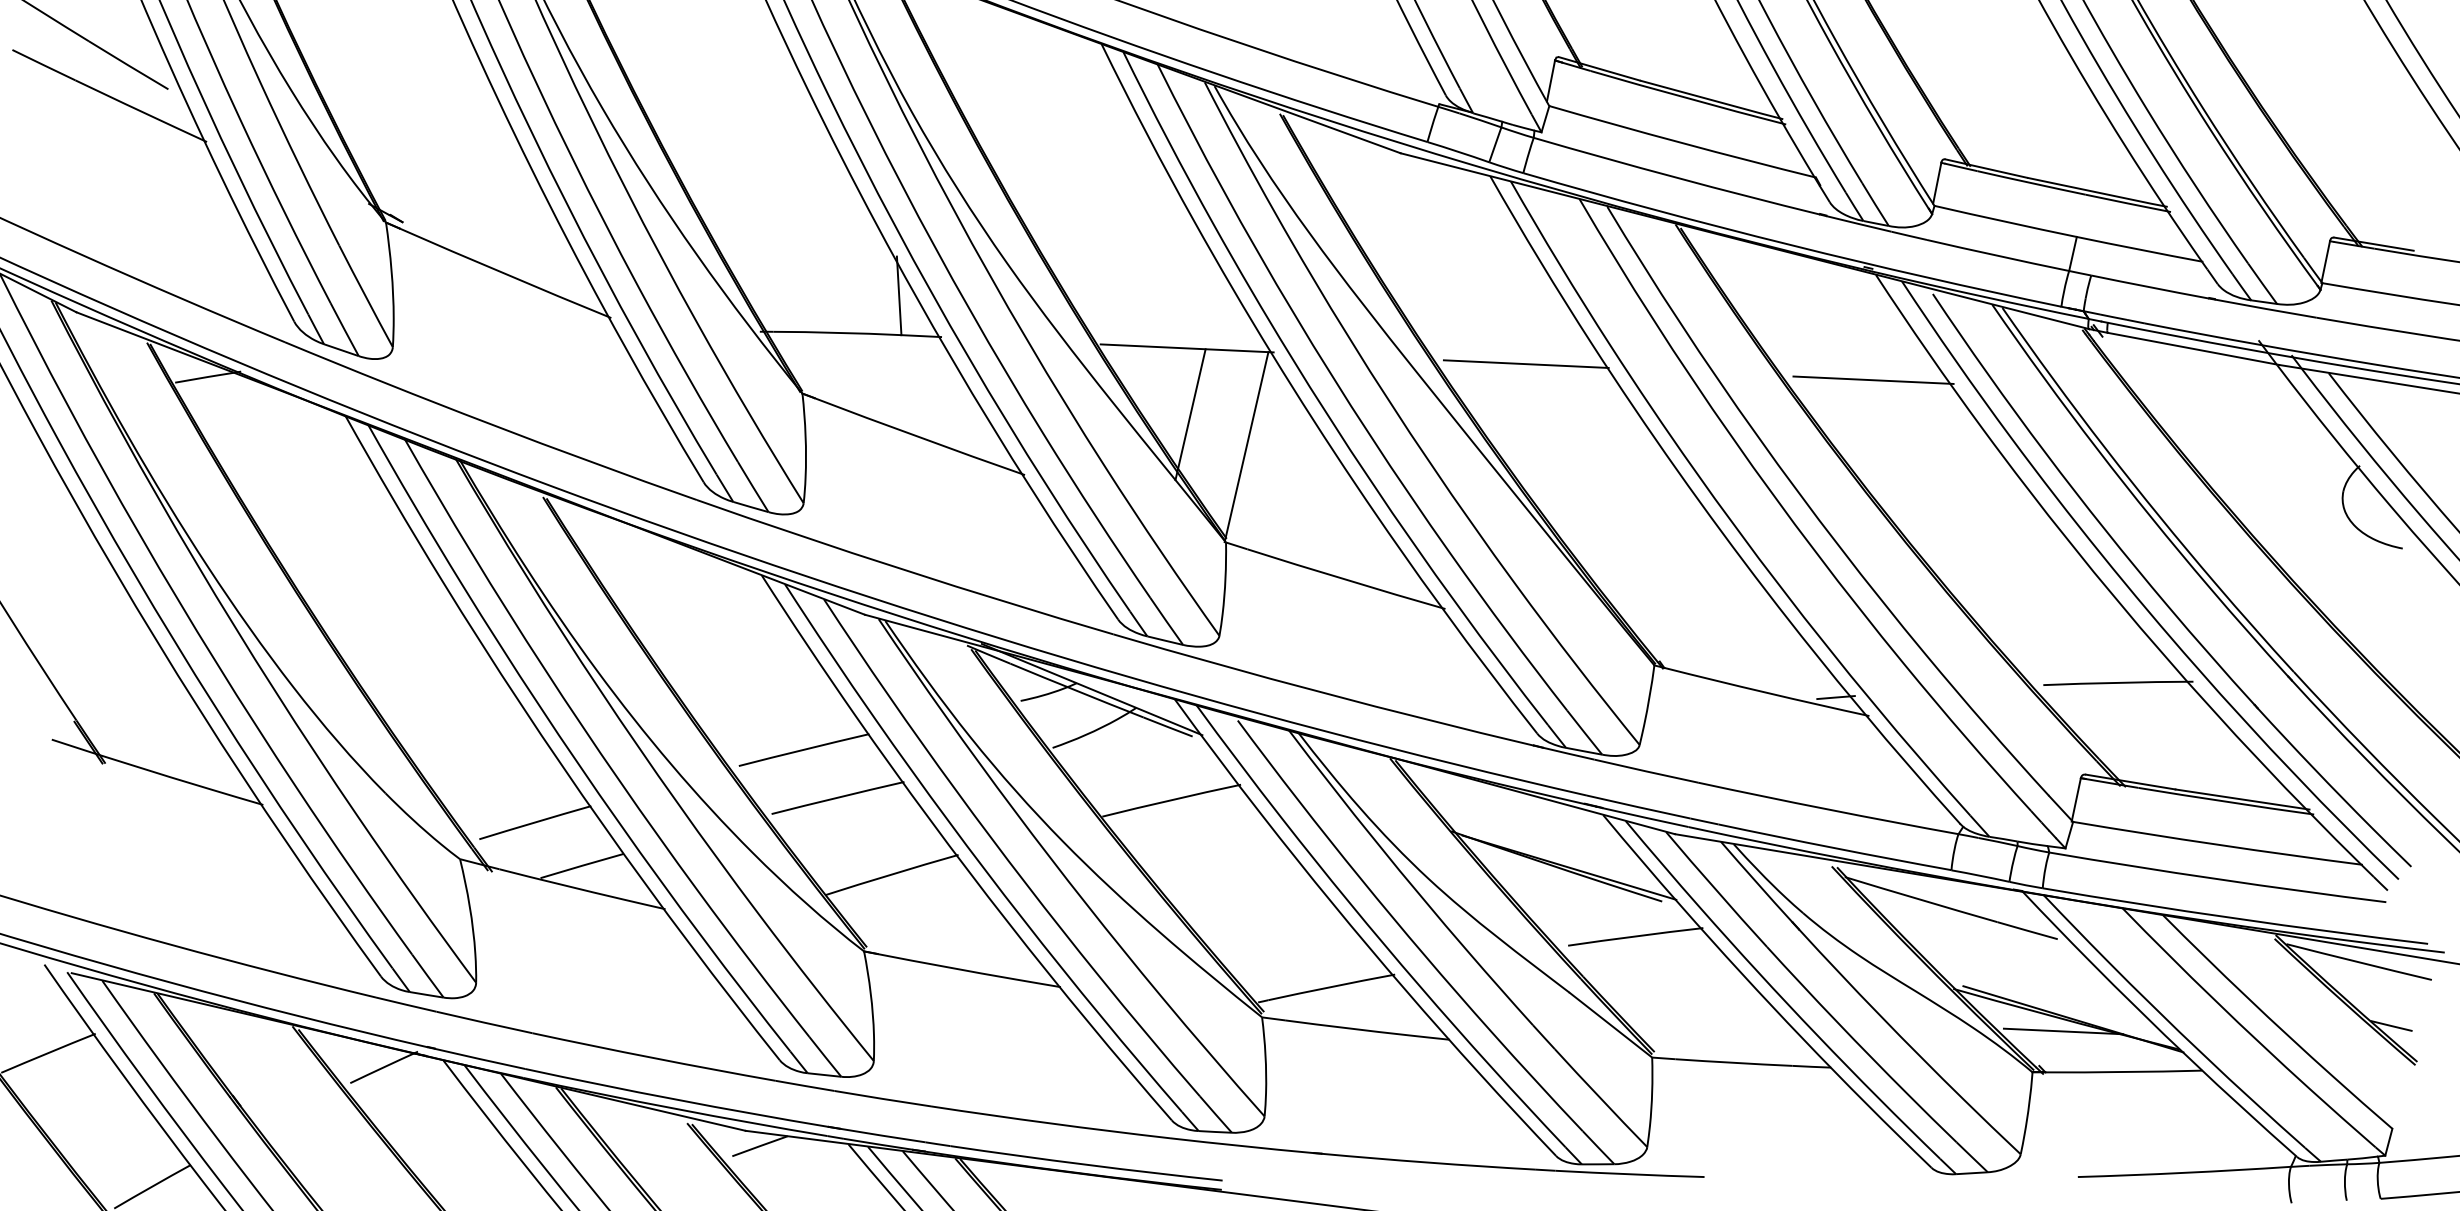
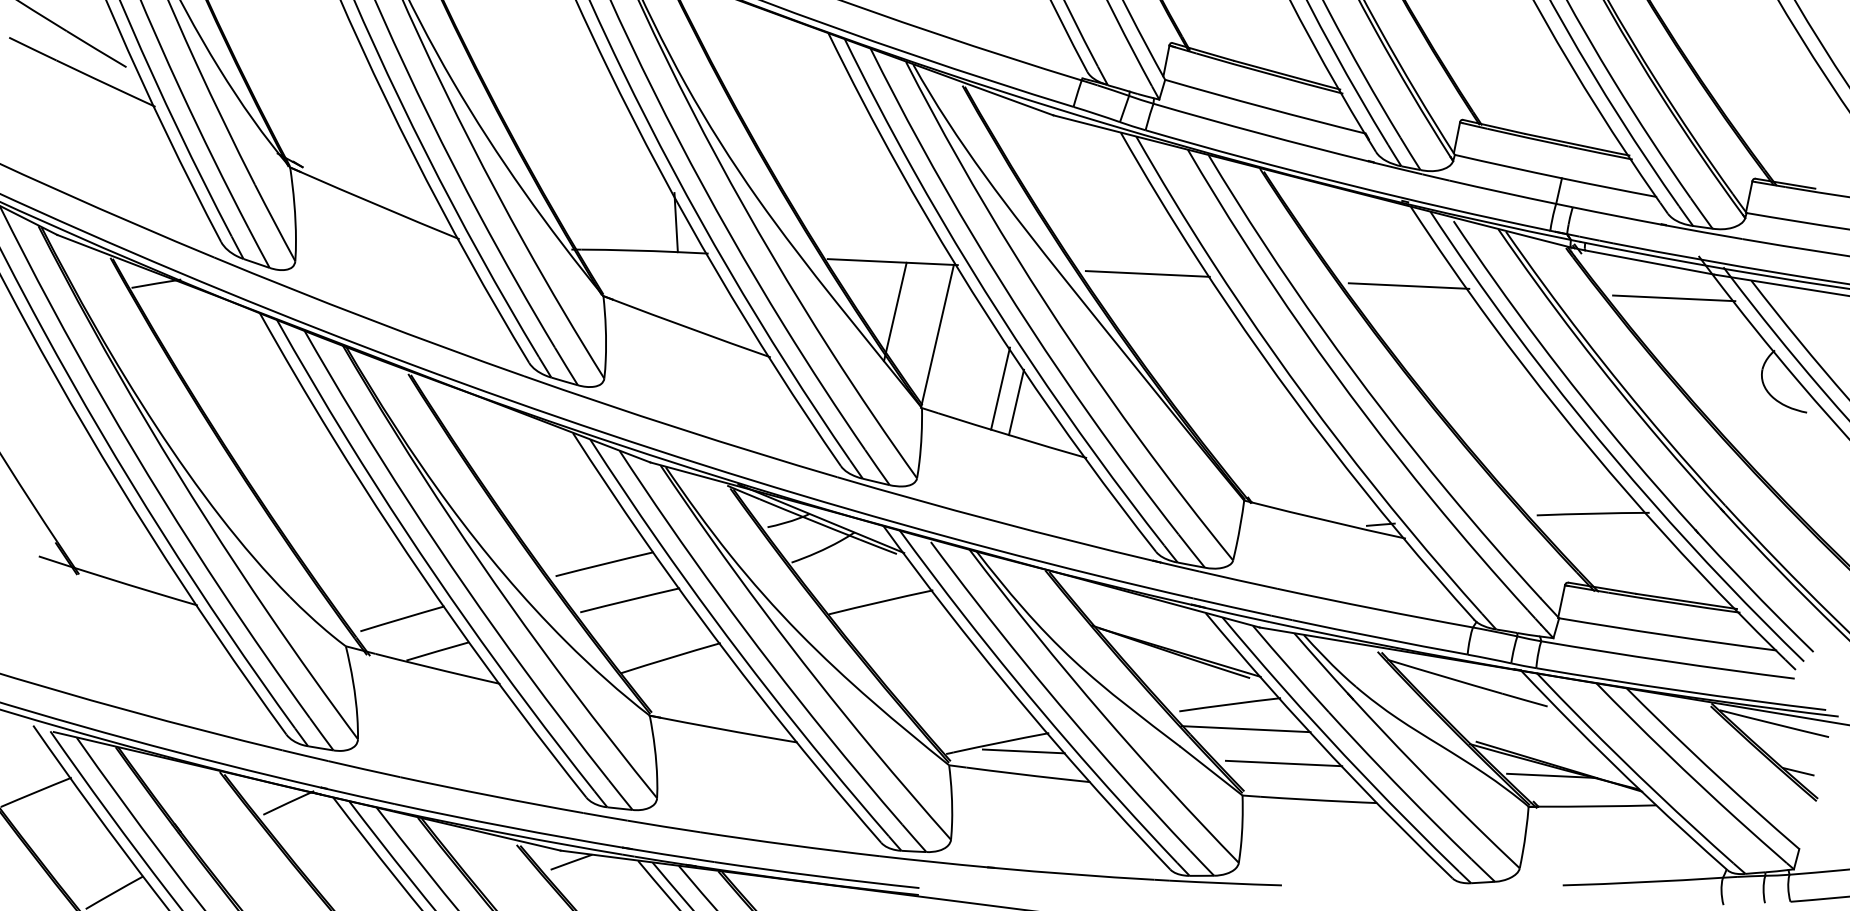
line: (2226, 396) -> (1674, 298), added
line: (1330, 516) -> (1000, 388), added
line: (1351, 535) -> (1016, 402), added
line: (1656, 969) -> (1245, 729), added
line: (1360, 999) -> (1023, 751), added
line: (1706, 1014) -> (1283, 763), added

